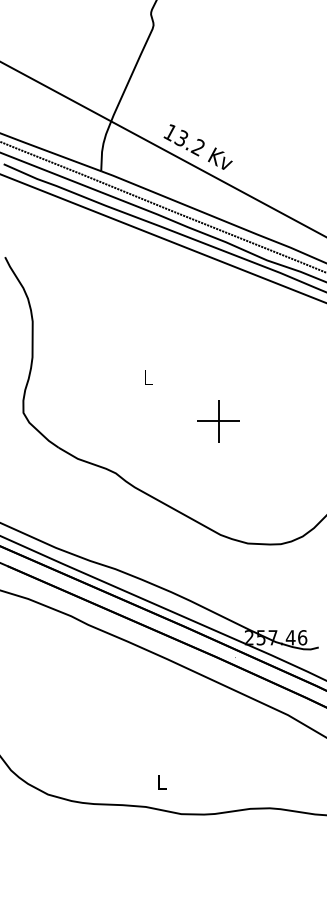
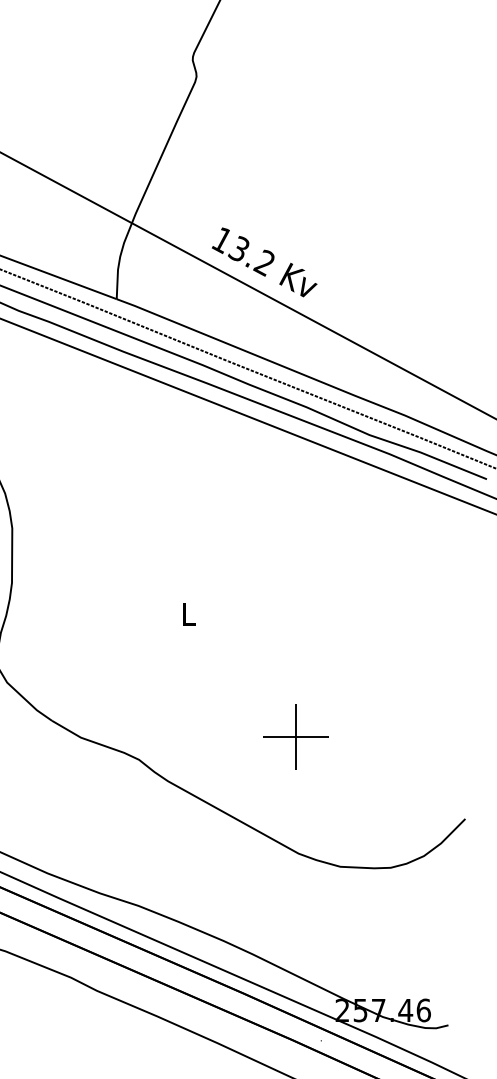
part: (218, 421) -> (295, 737), moved

